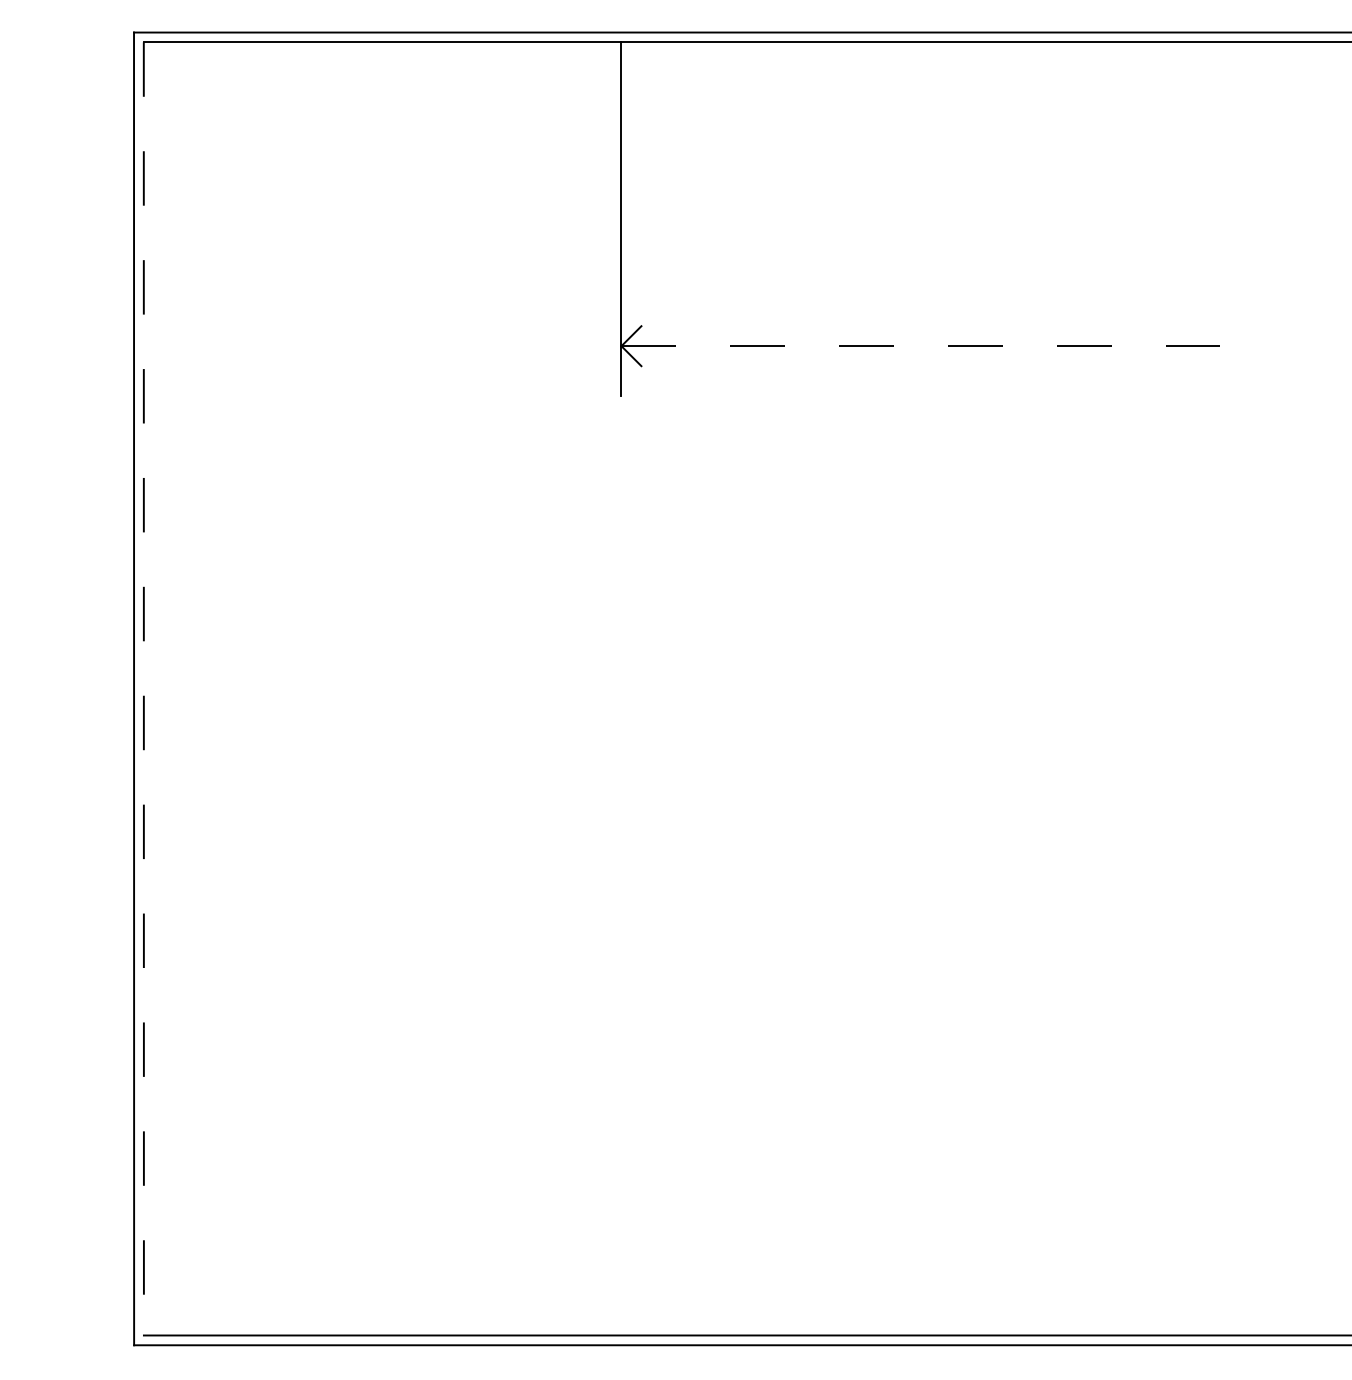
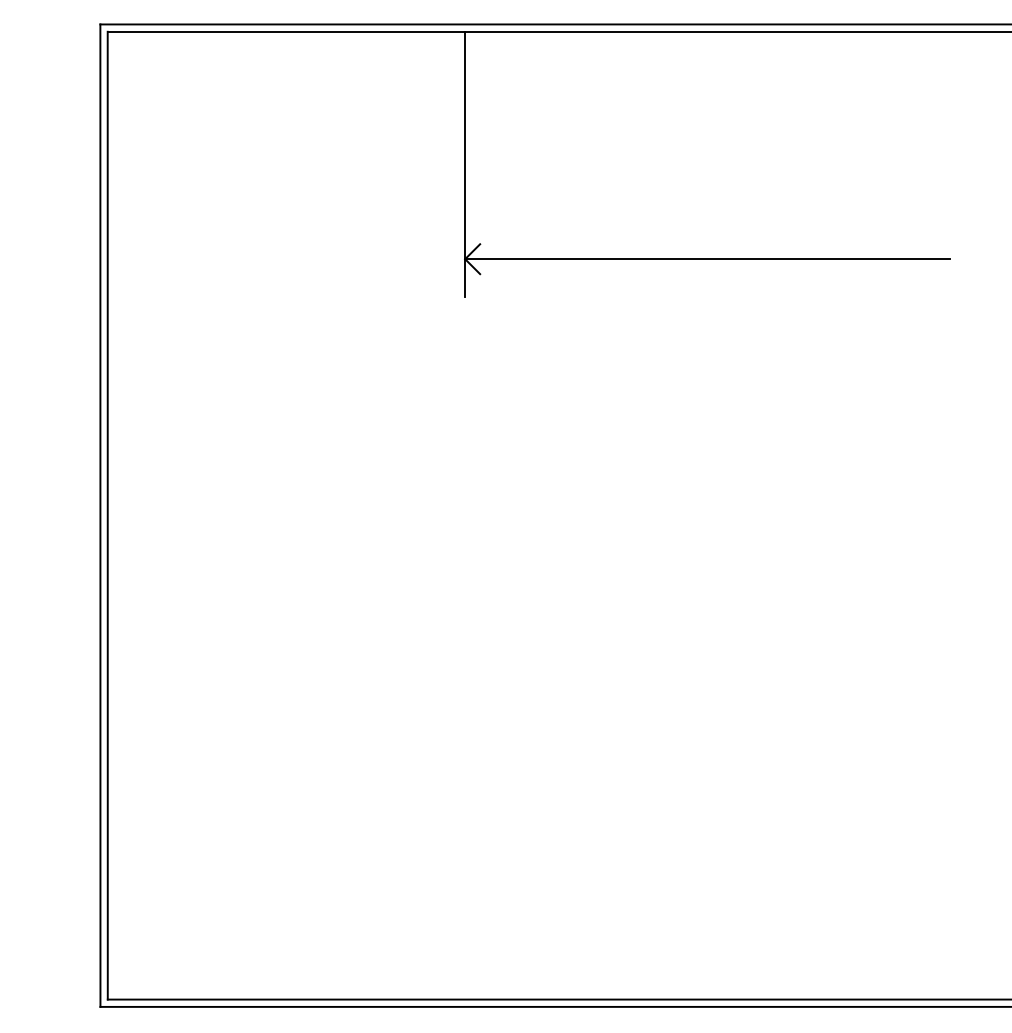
line: (945, 346) -> (707, 259), dashed -> solid
line: (143, 688) -> (107, 515), dashed -> solid

